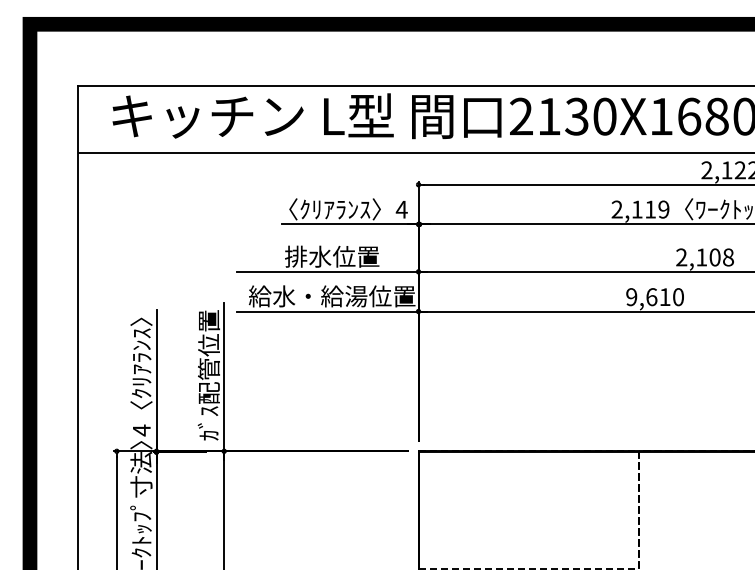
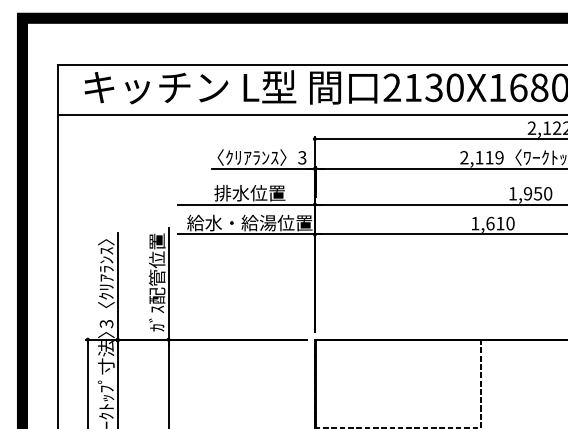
text: (401, 209) -> (302, 157), 4 -> 3
text: (704, 257) -> (530, 193), 2,108 -> 1,950
text: (631, 297) -> (475, 223), 9,610 -> 1,610
text: (141, 430) -> (106, 324), 4 -> 3

